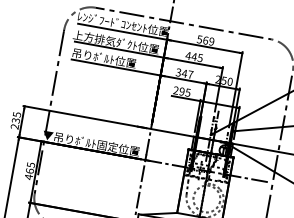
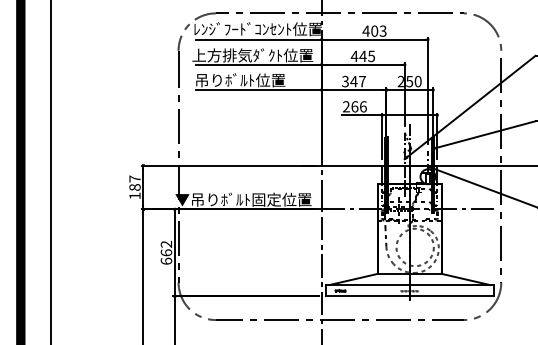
text: (205, 40) -> (374, 30), 569 -> 403
text: (184, 91) -> (358, 106), 295 -> 266
text: (15, 120) -> (134, 187), 235 -> 187
text: (30, 170) -> (166, 252), 465 -> 662

